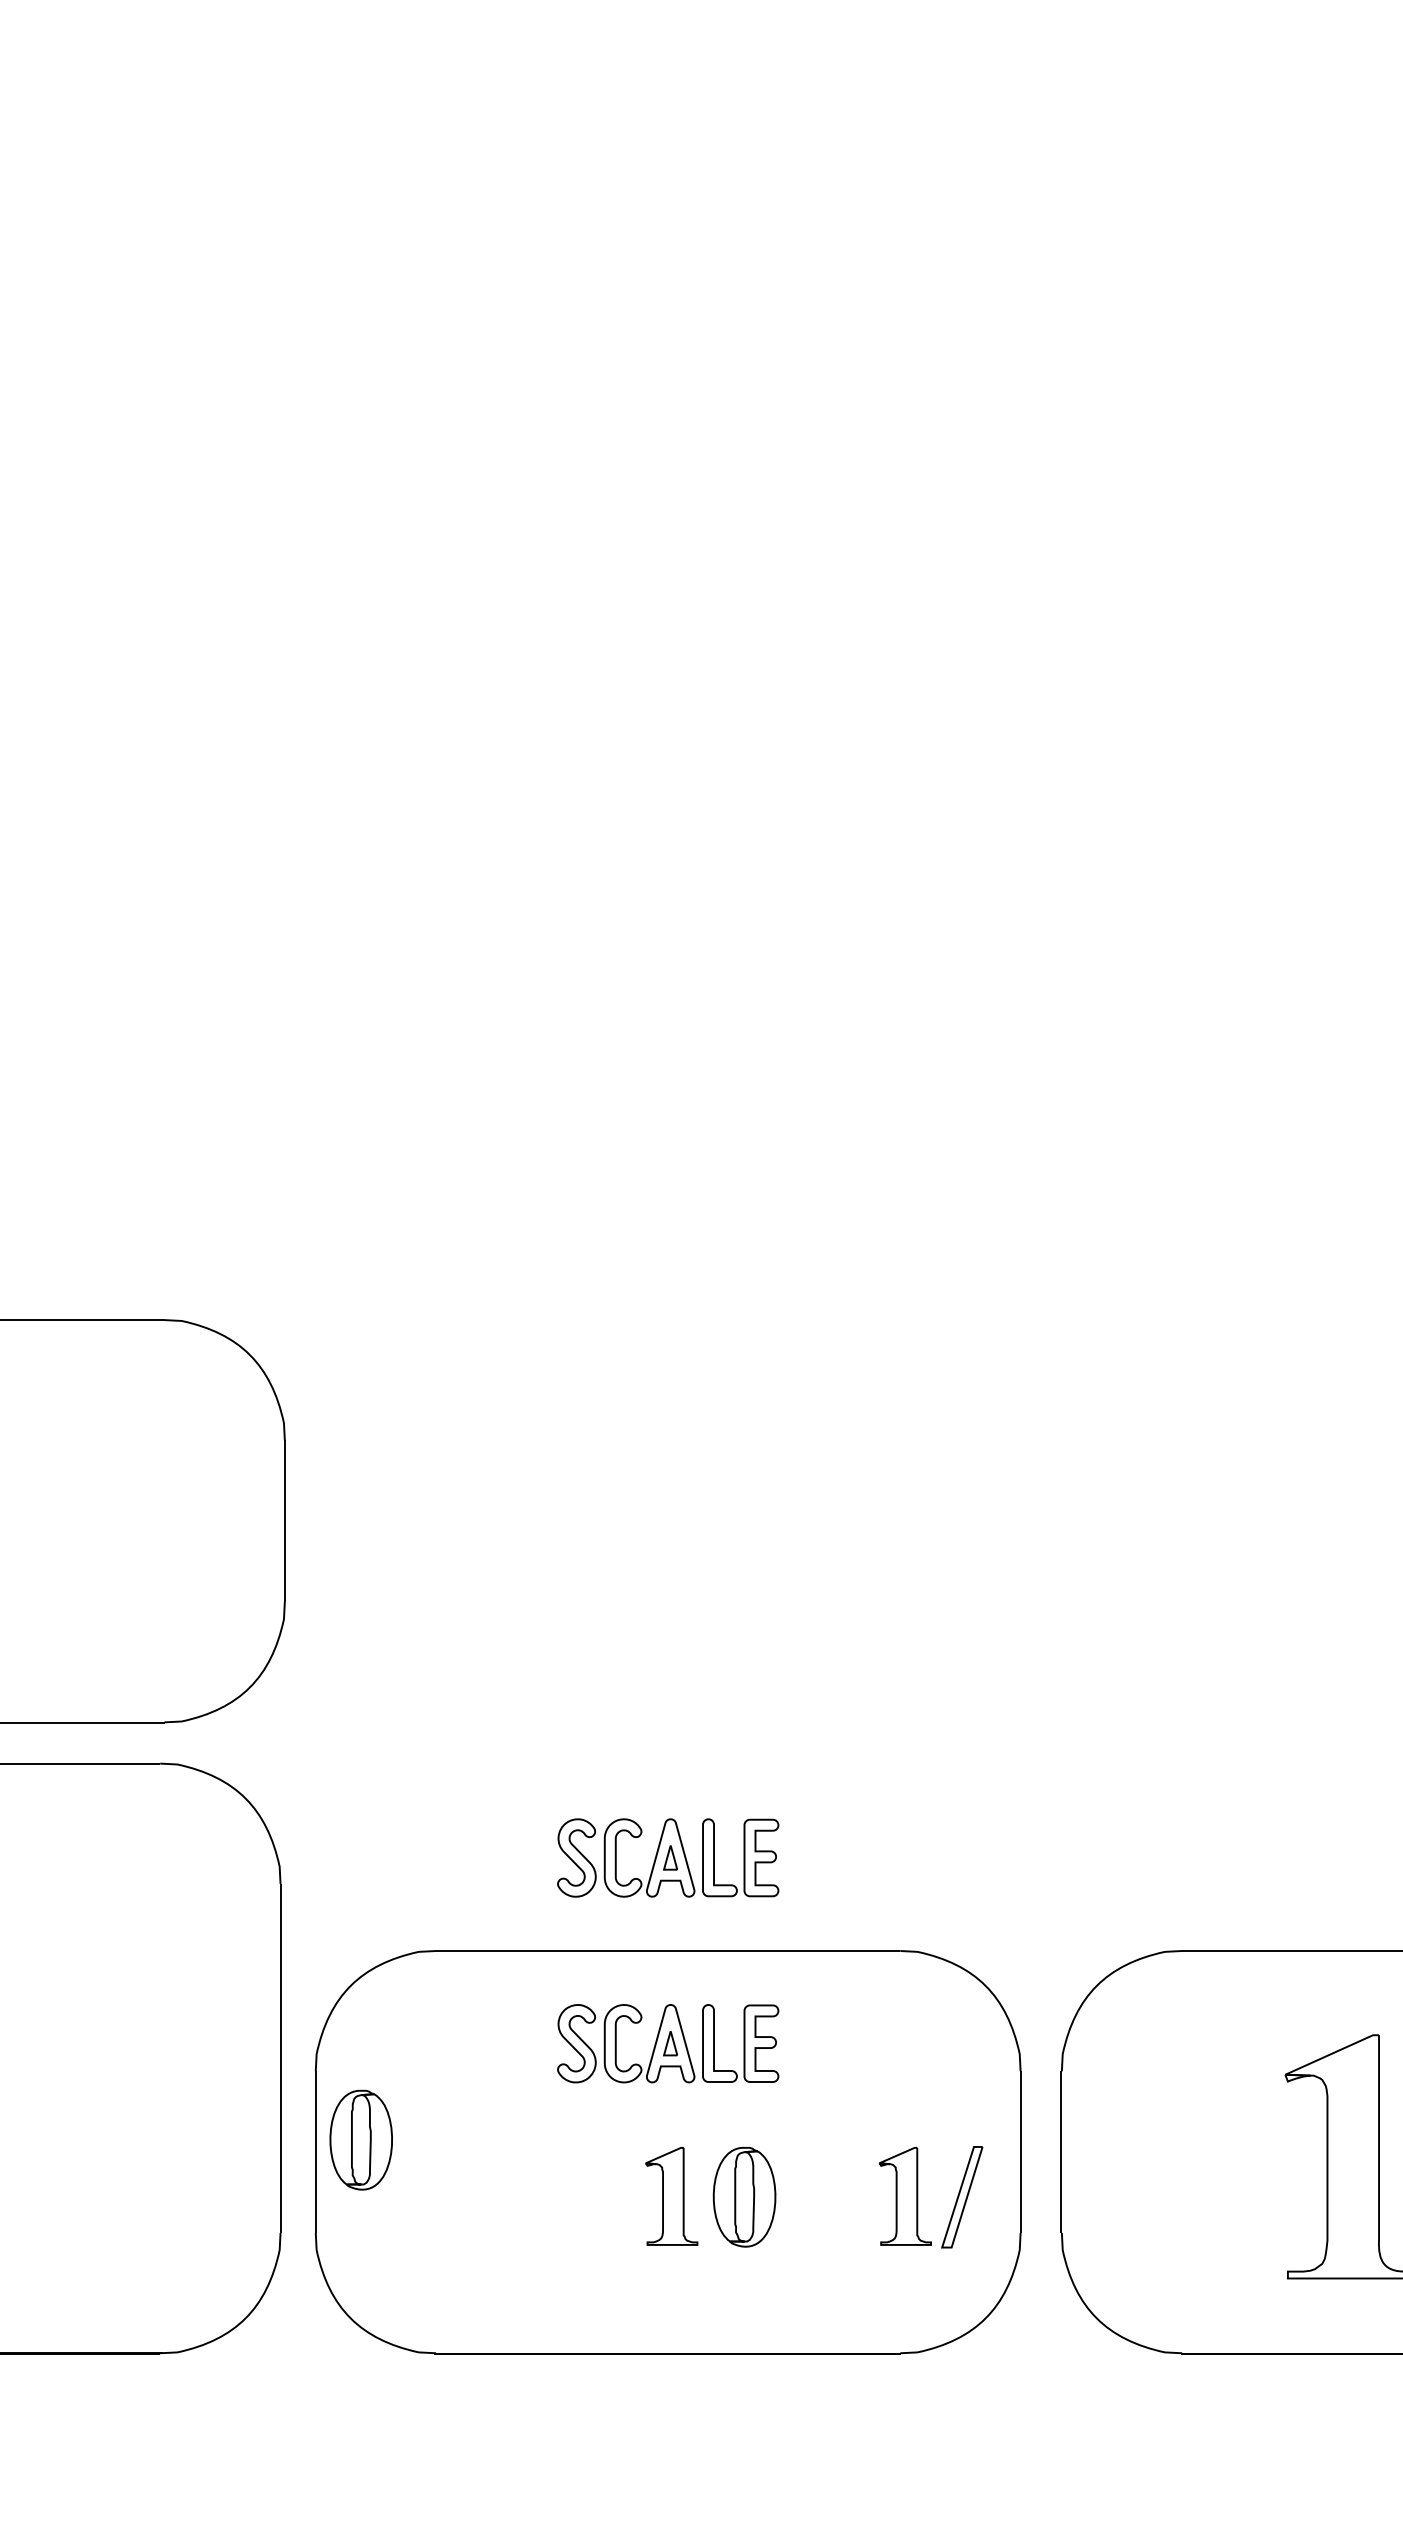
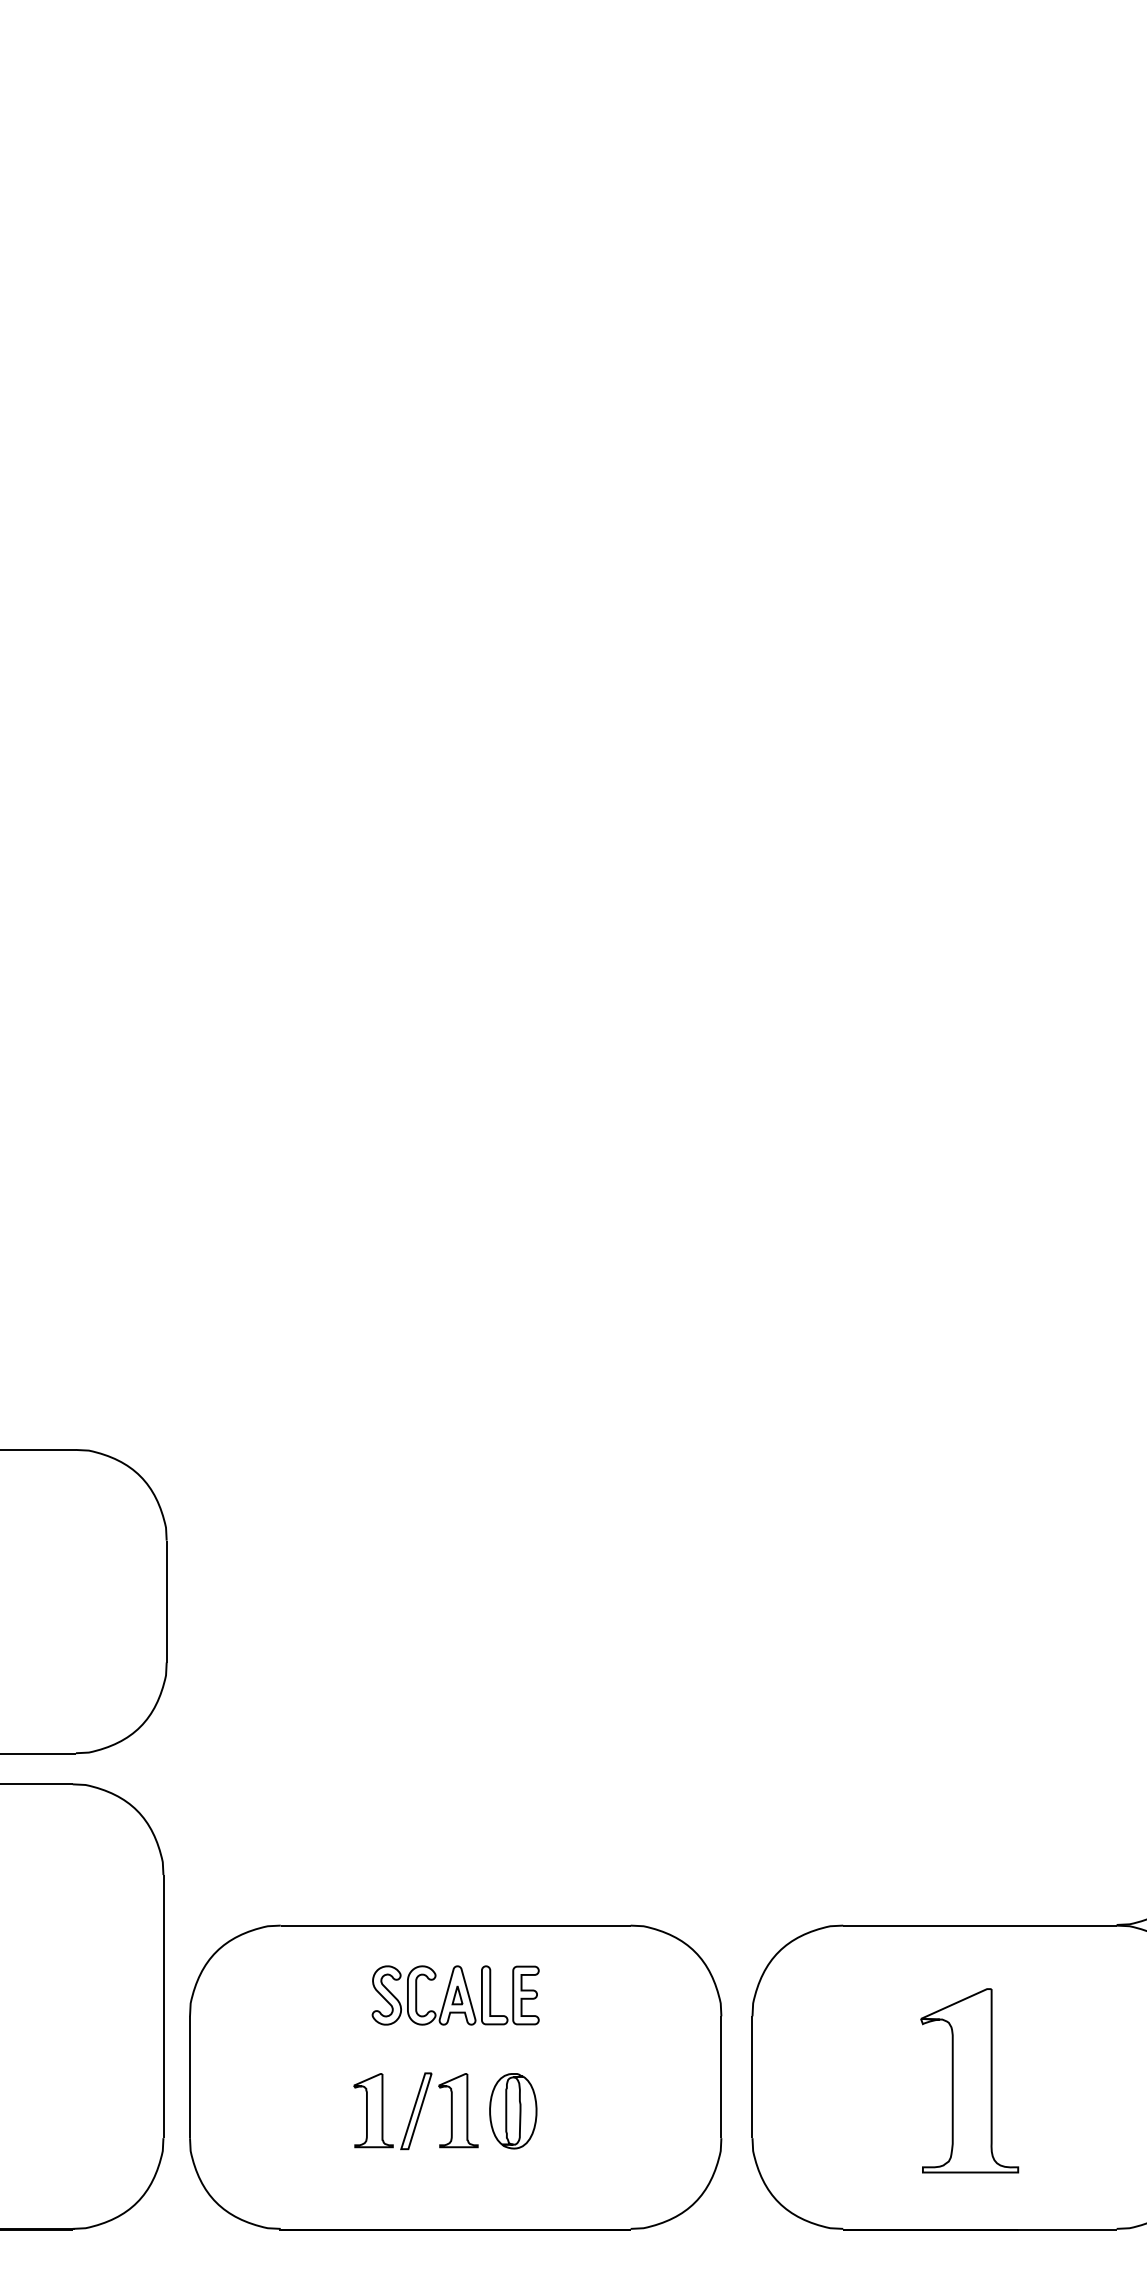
part: (667, 1858) -> (455, 1855), removed
part: (361, 2140) -> (224, 2068), removed
part: (918, 2197) -> (383, 2111), moved

